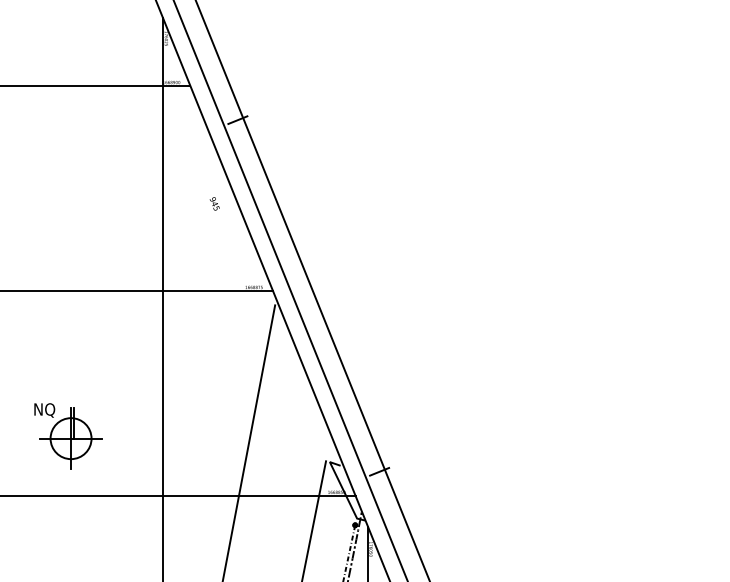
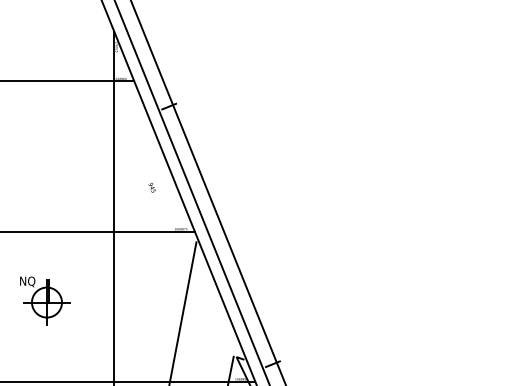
text: (214, 203) -> (152, 187), moved
part: (68, 436) -> (45, 300), moved

